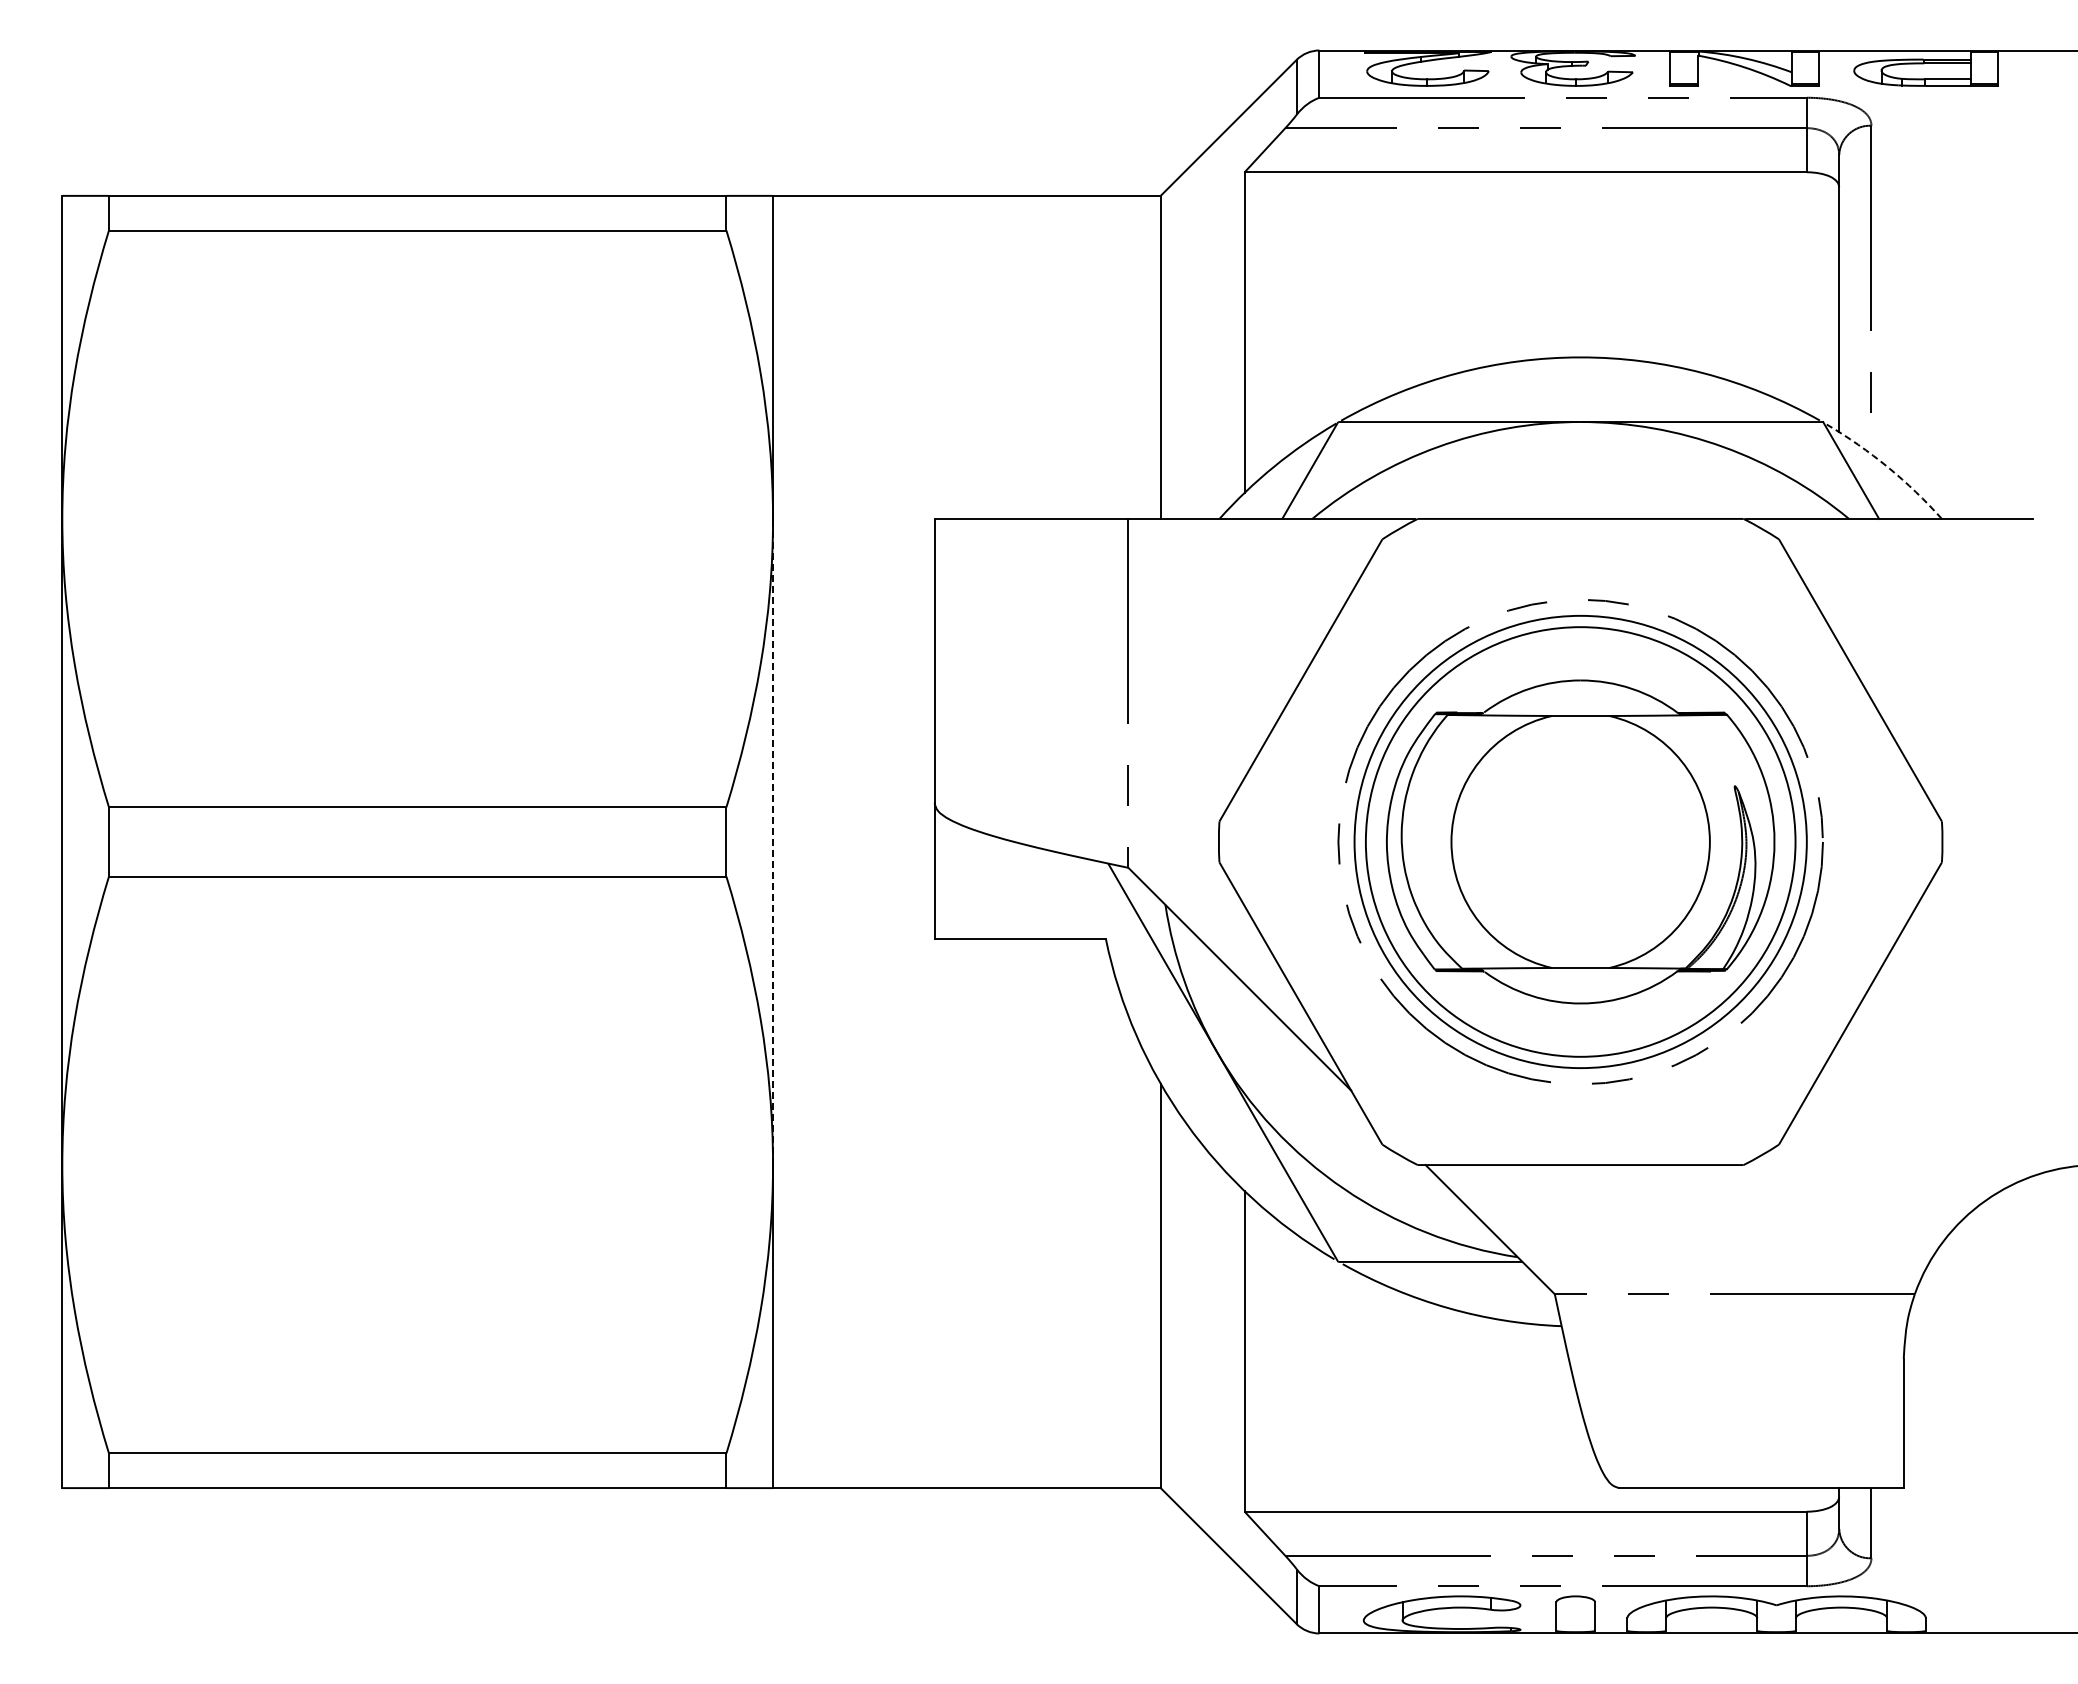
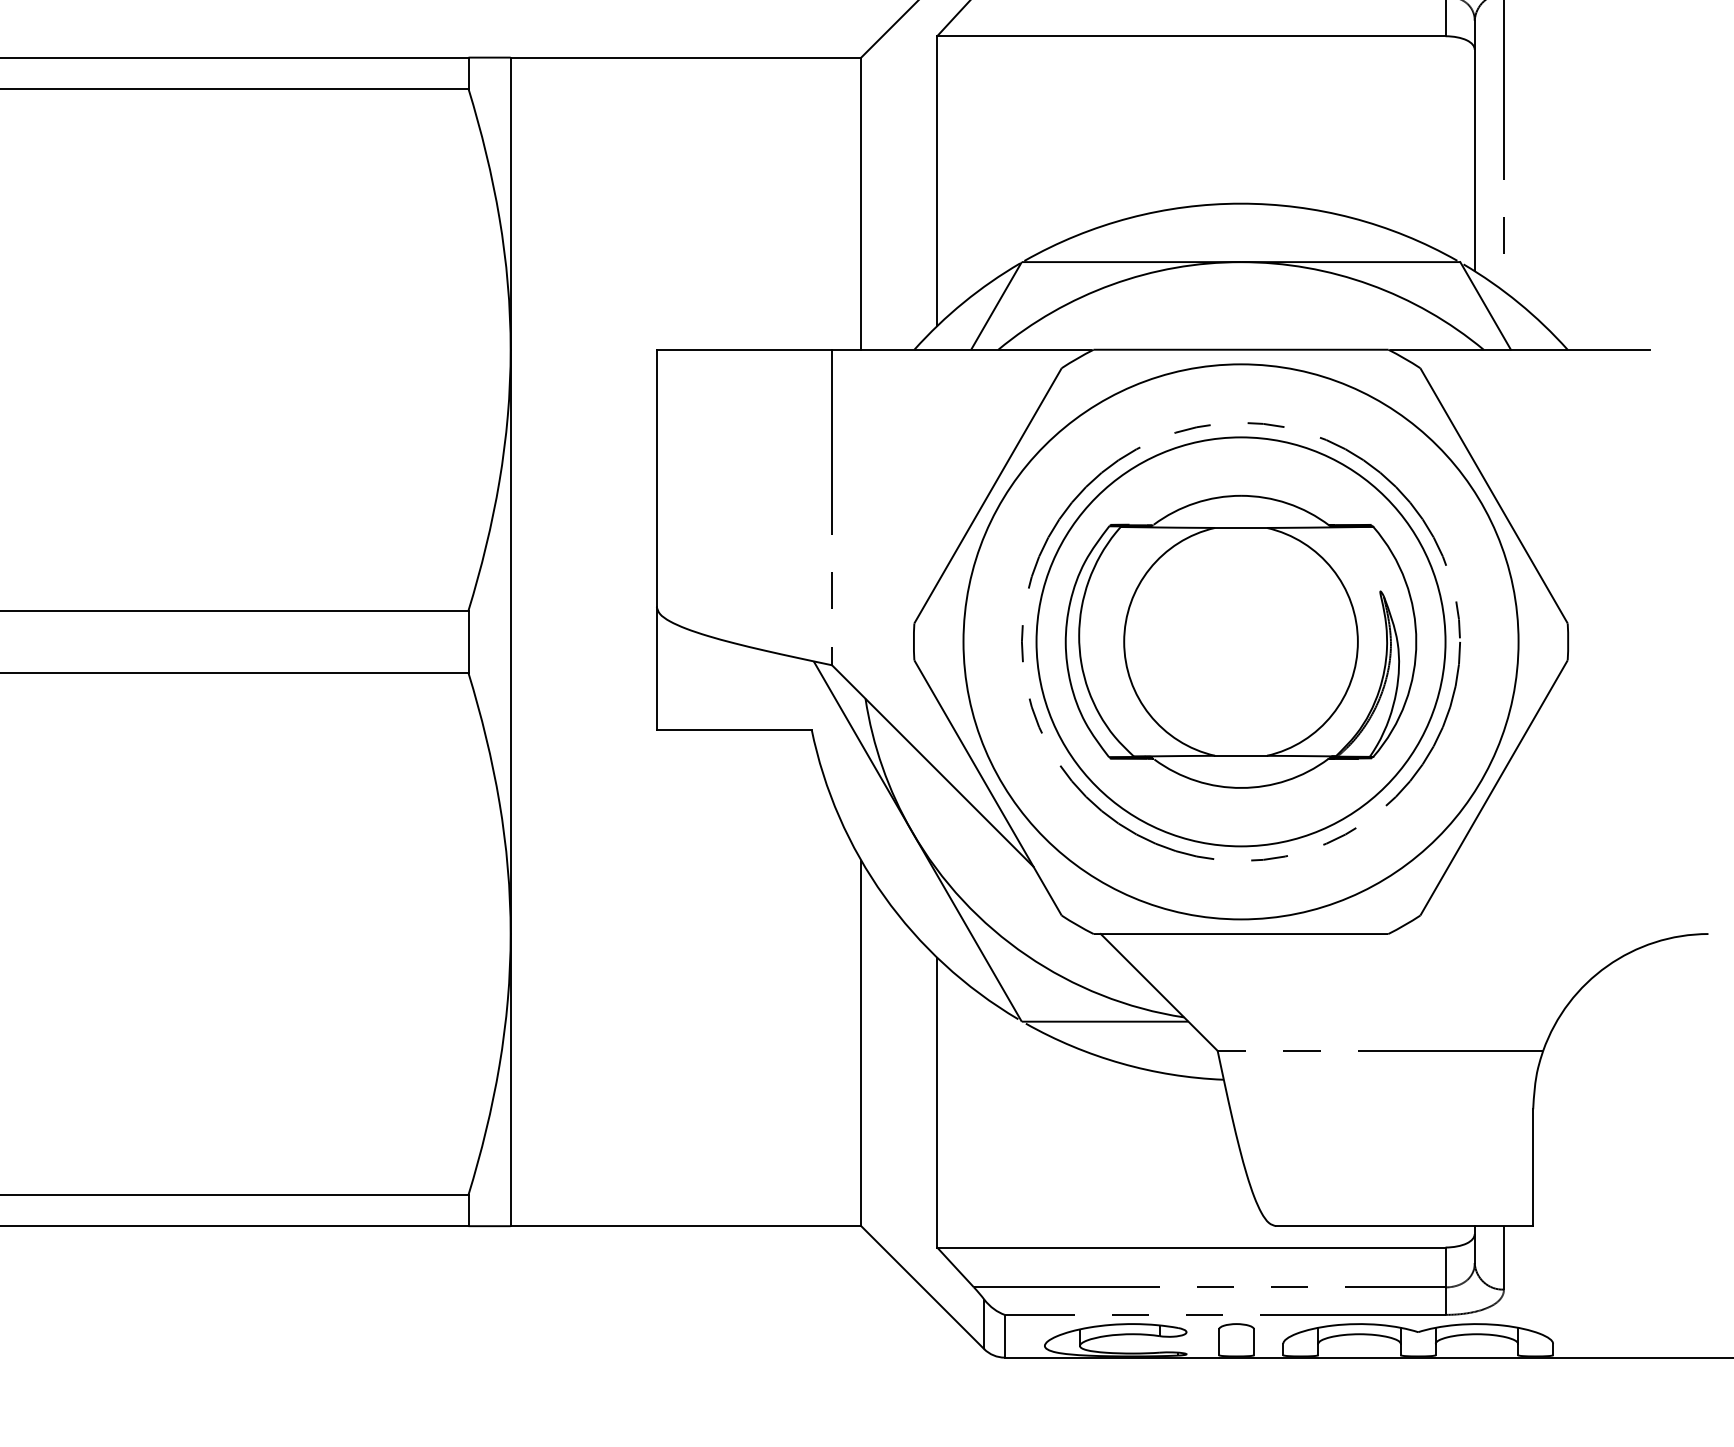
arc: (1887, 467) -> (1518, 303), dashed -> solid
line: (773, 841) -> (511, 641), dashed -> solid
circle: (1580, 841) -> (1240, 641), size x1.43

